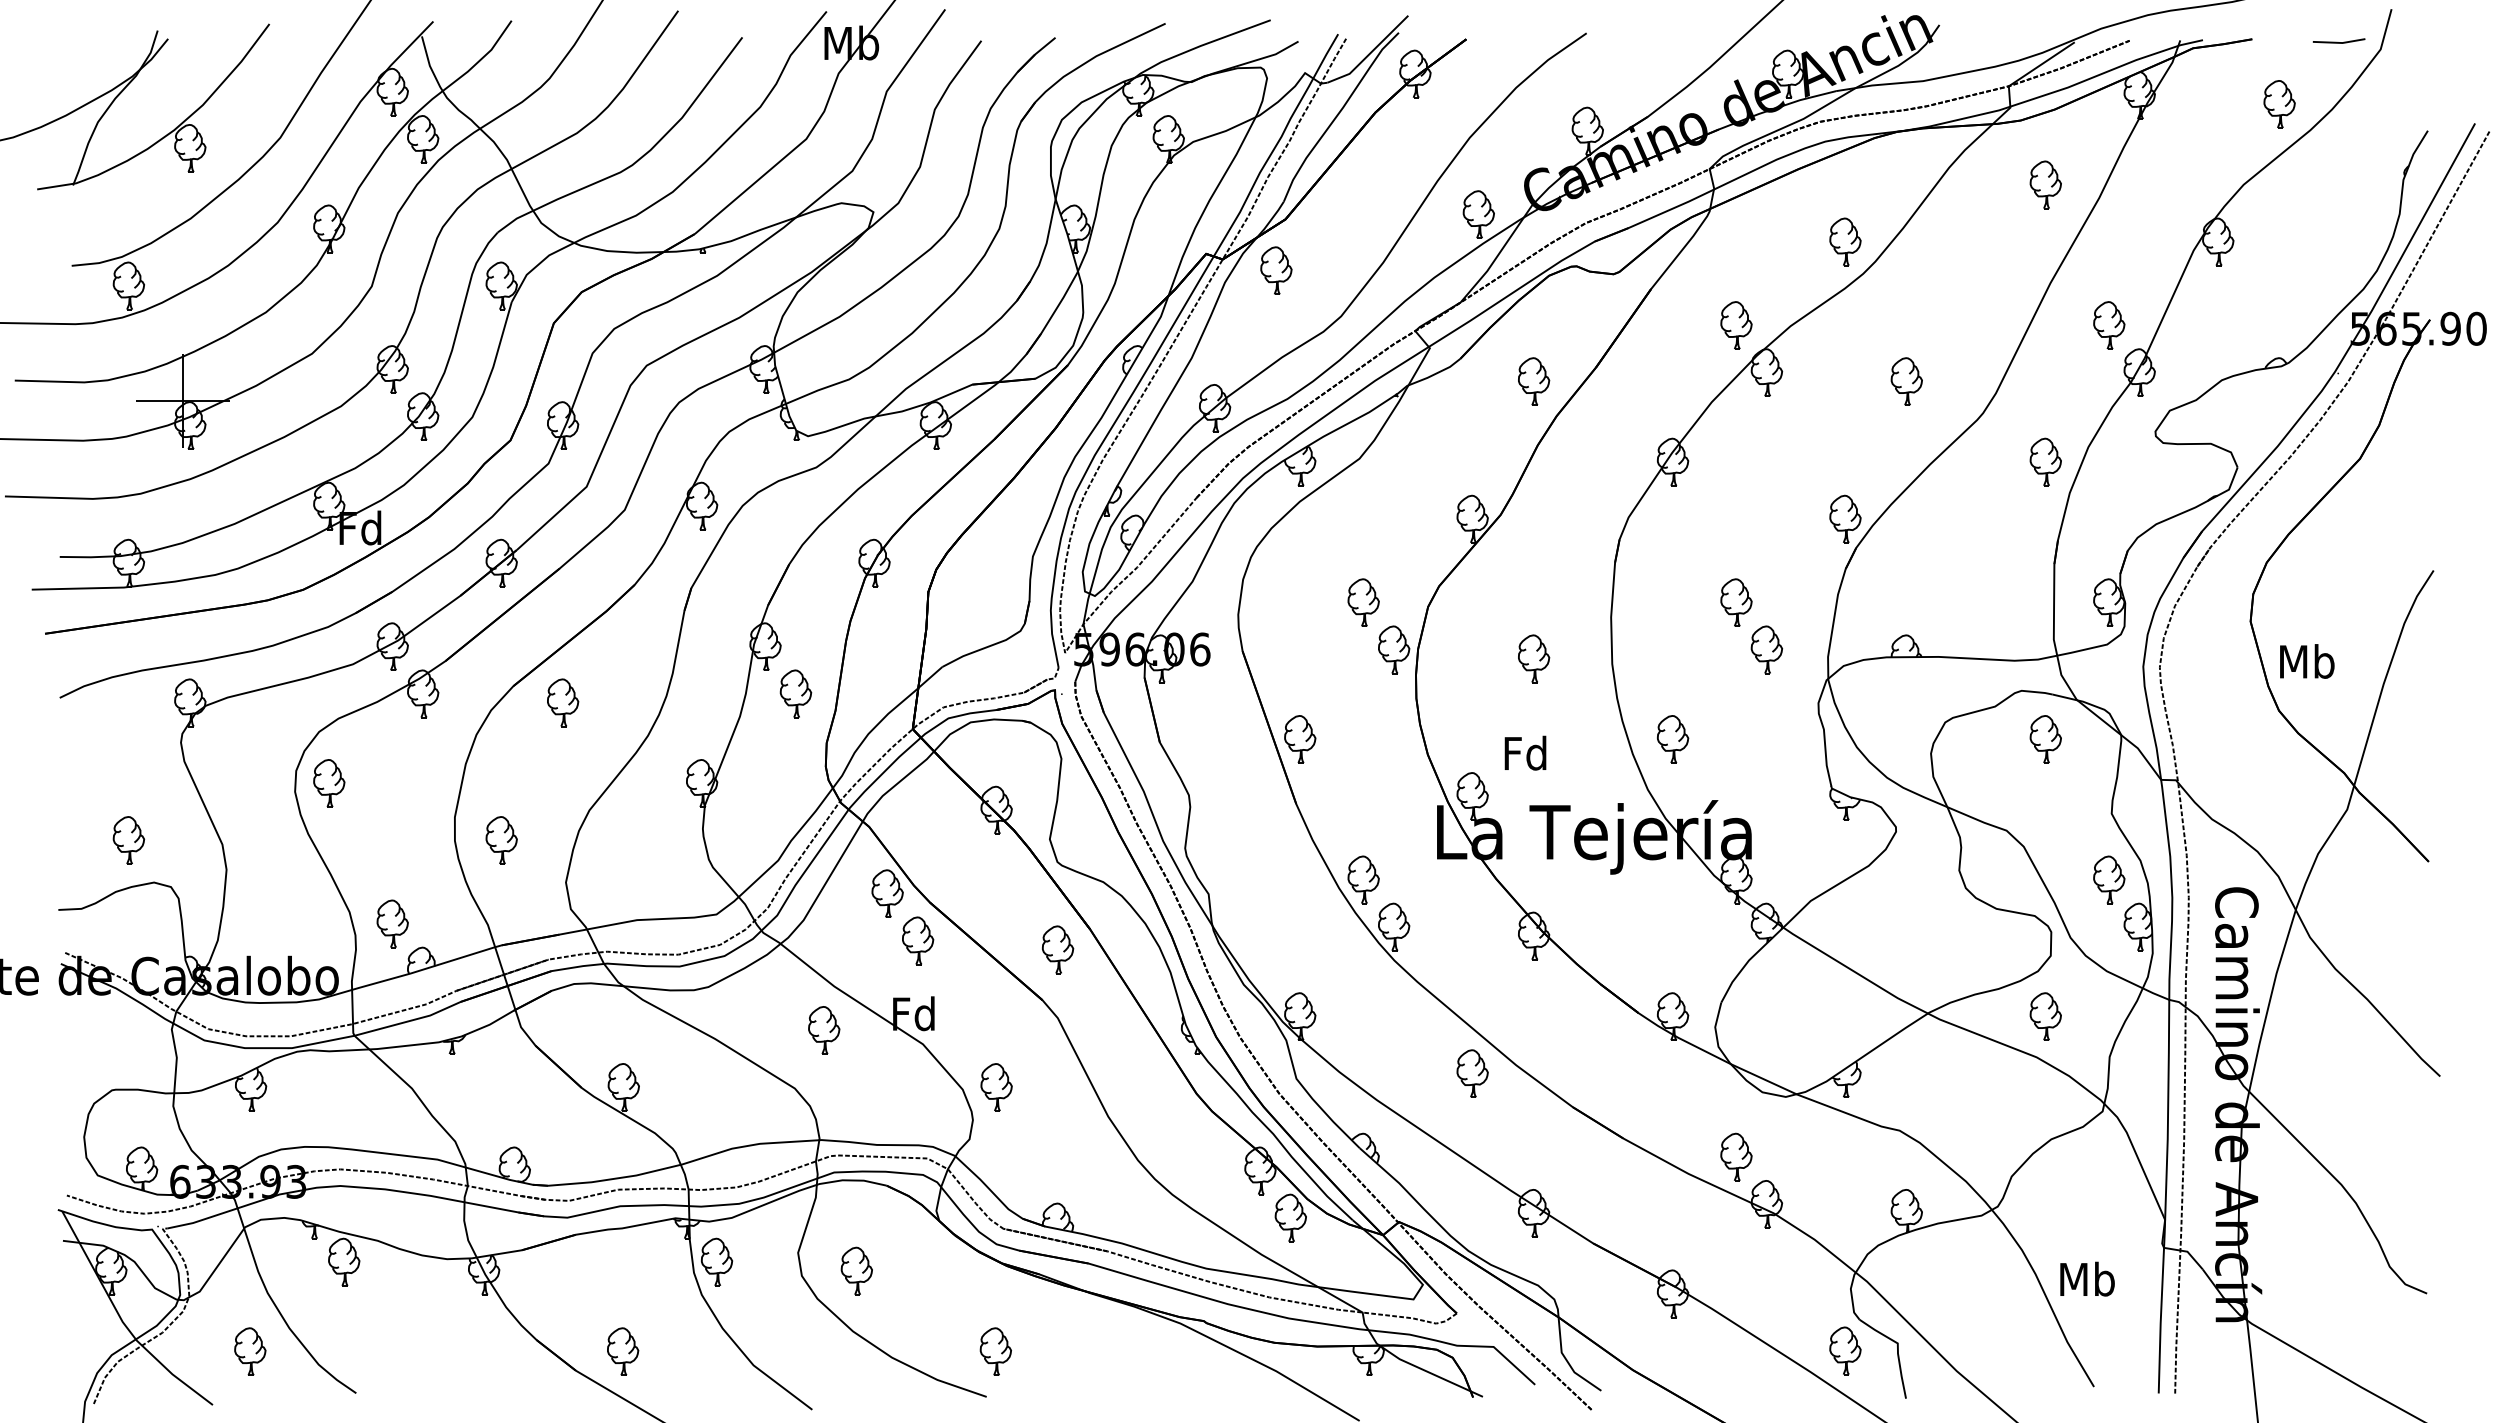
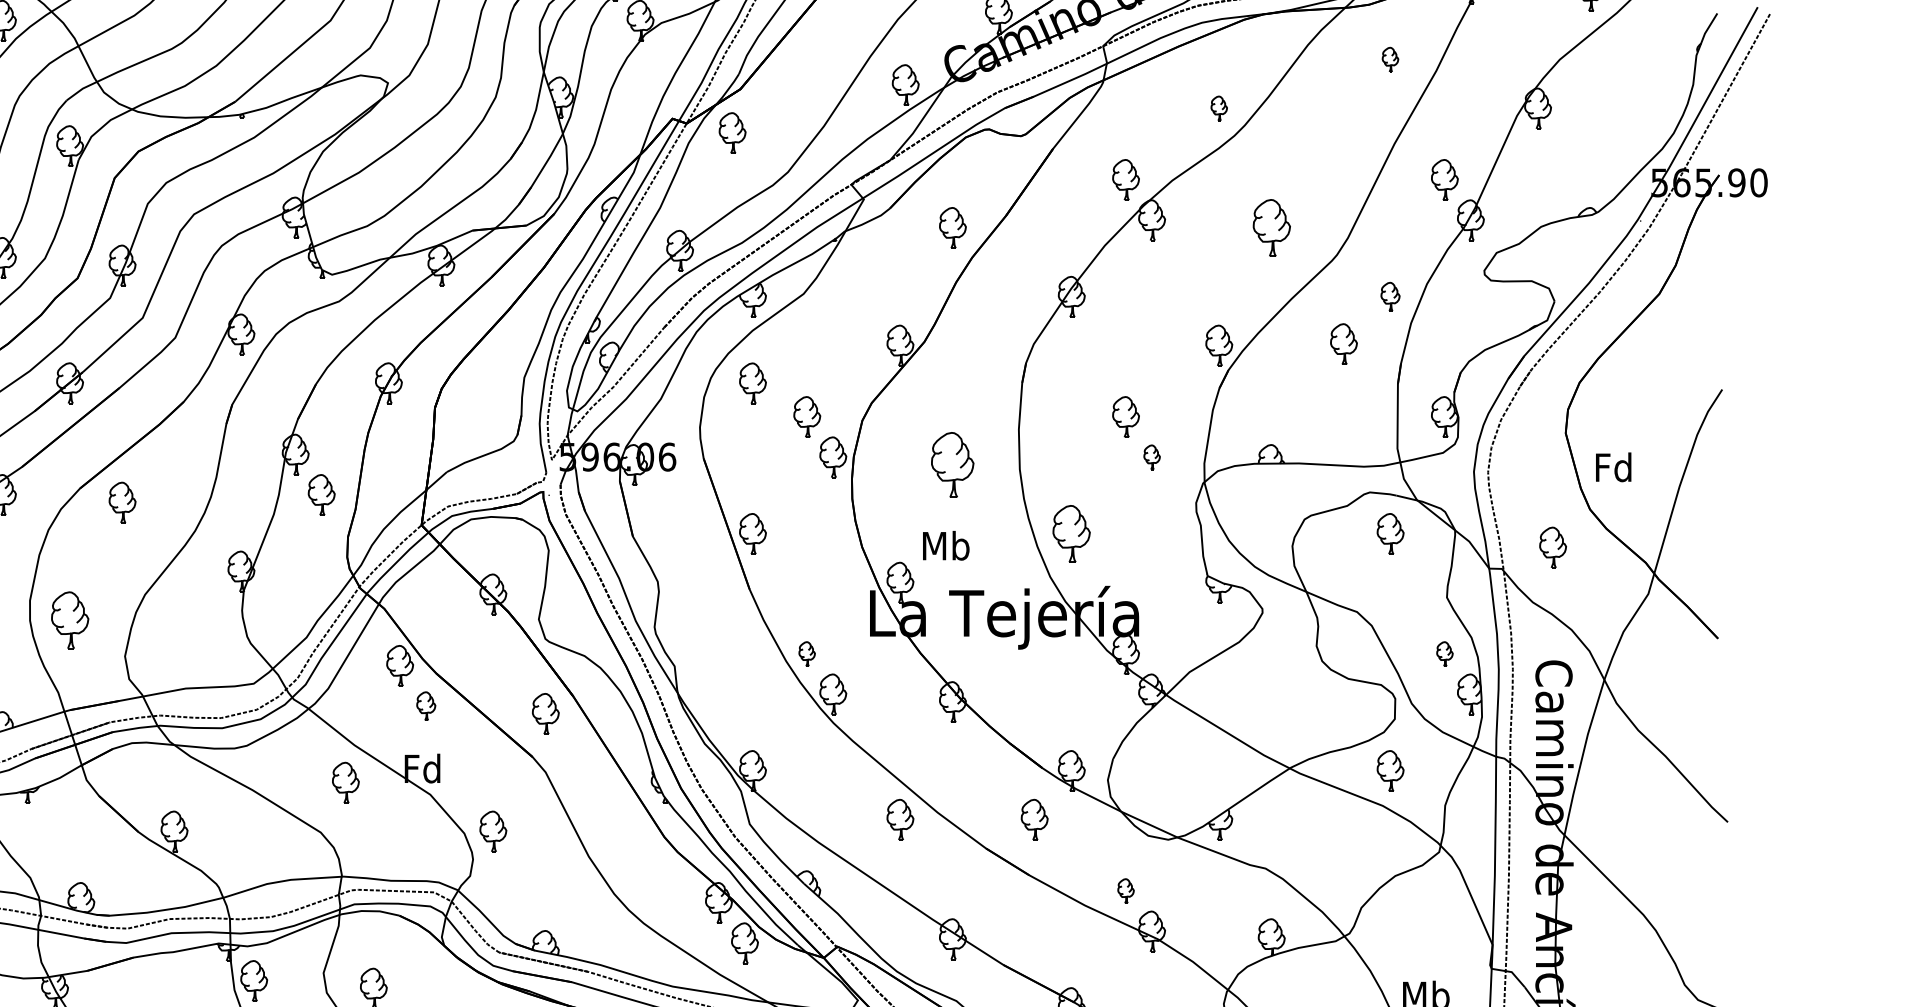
part: (2045, 184) -> (1390, 59), size x0.6
part: (1845, 241) -> (1219, 108), size x0.6
part: (1906, 381) -> (1271, 227), size x1.4
part: (2045, 461) -> (1390, 296), size x0.7
part: (1991, 517) -> (1344, 344), added
part: (1300, 563) -> (753, 383), added
part: (1766, 649) -> (1151, 457), size x0.6
part: (1534, 658) -> (953, 464), size x1.6
text: (2307, 661) -> (1614, 467), Mb -> Fd
part: (1673, 739) -> (1072, 534), size x1.4
text: (1526, 752) -> (946, 545), Fd -> Mb
part: (2235, 755) -> (1552, 547), added
part: (501, 840) -> (69, 620), size x1.4
part: (1363, 879) -> (807, 653), size x0.6
part: (2109, 879) -> (1445, 653), size x0.6
part: (918, 940) -> (426, 705), size x0.7
part: (1629, 1073) -> (1034, 819), added
part: (1736, 1156) -> (1126, 890), size x0.6

